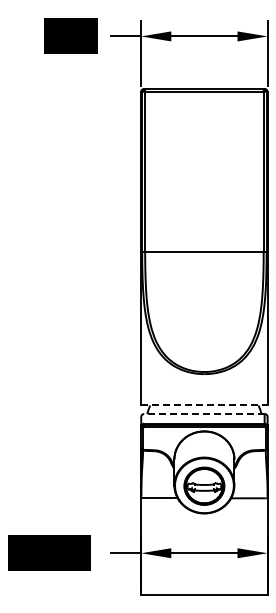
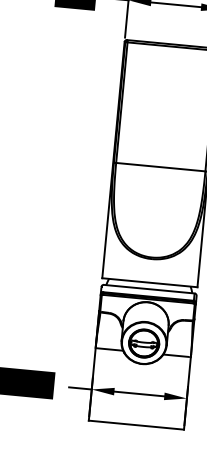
line: (204, 405) -> (149, 282), dashed -> solid
line: (203, 414) -> (148, 289), dashed -> solid

